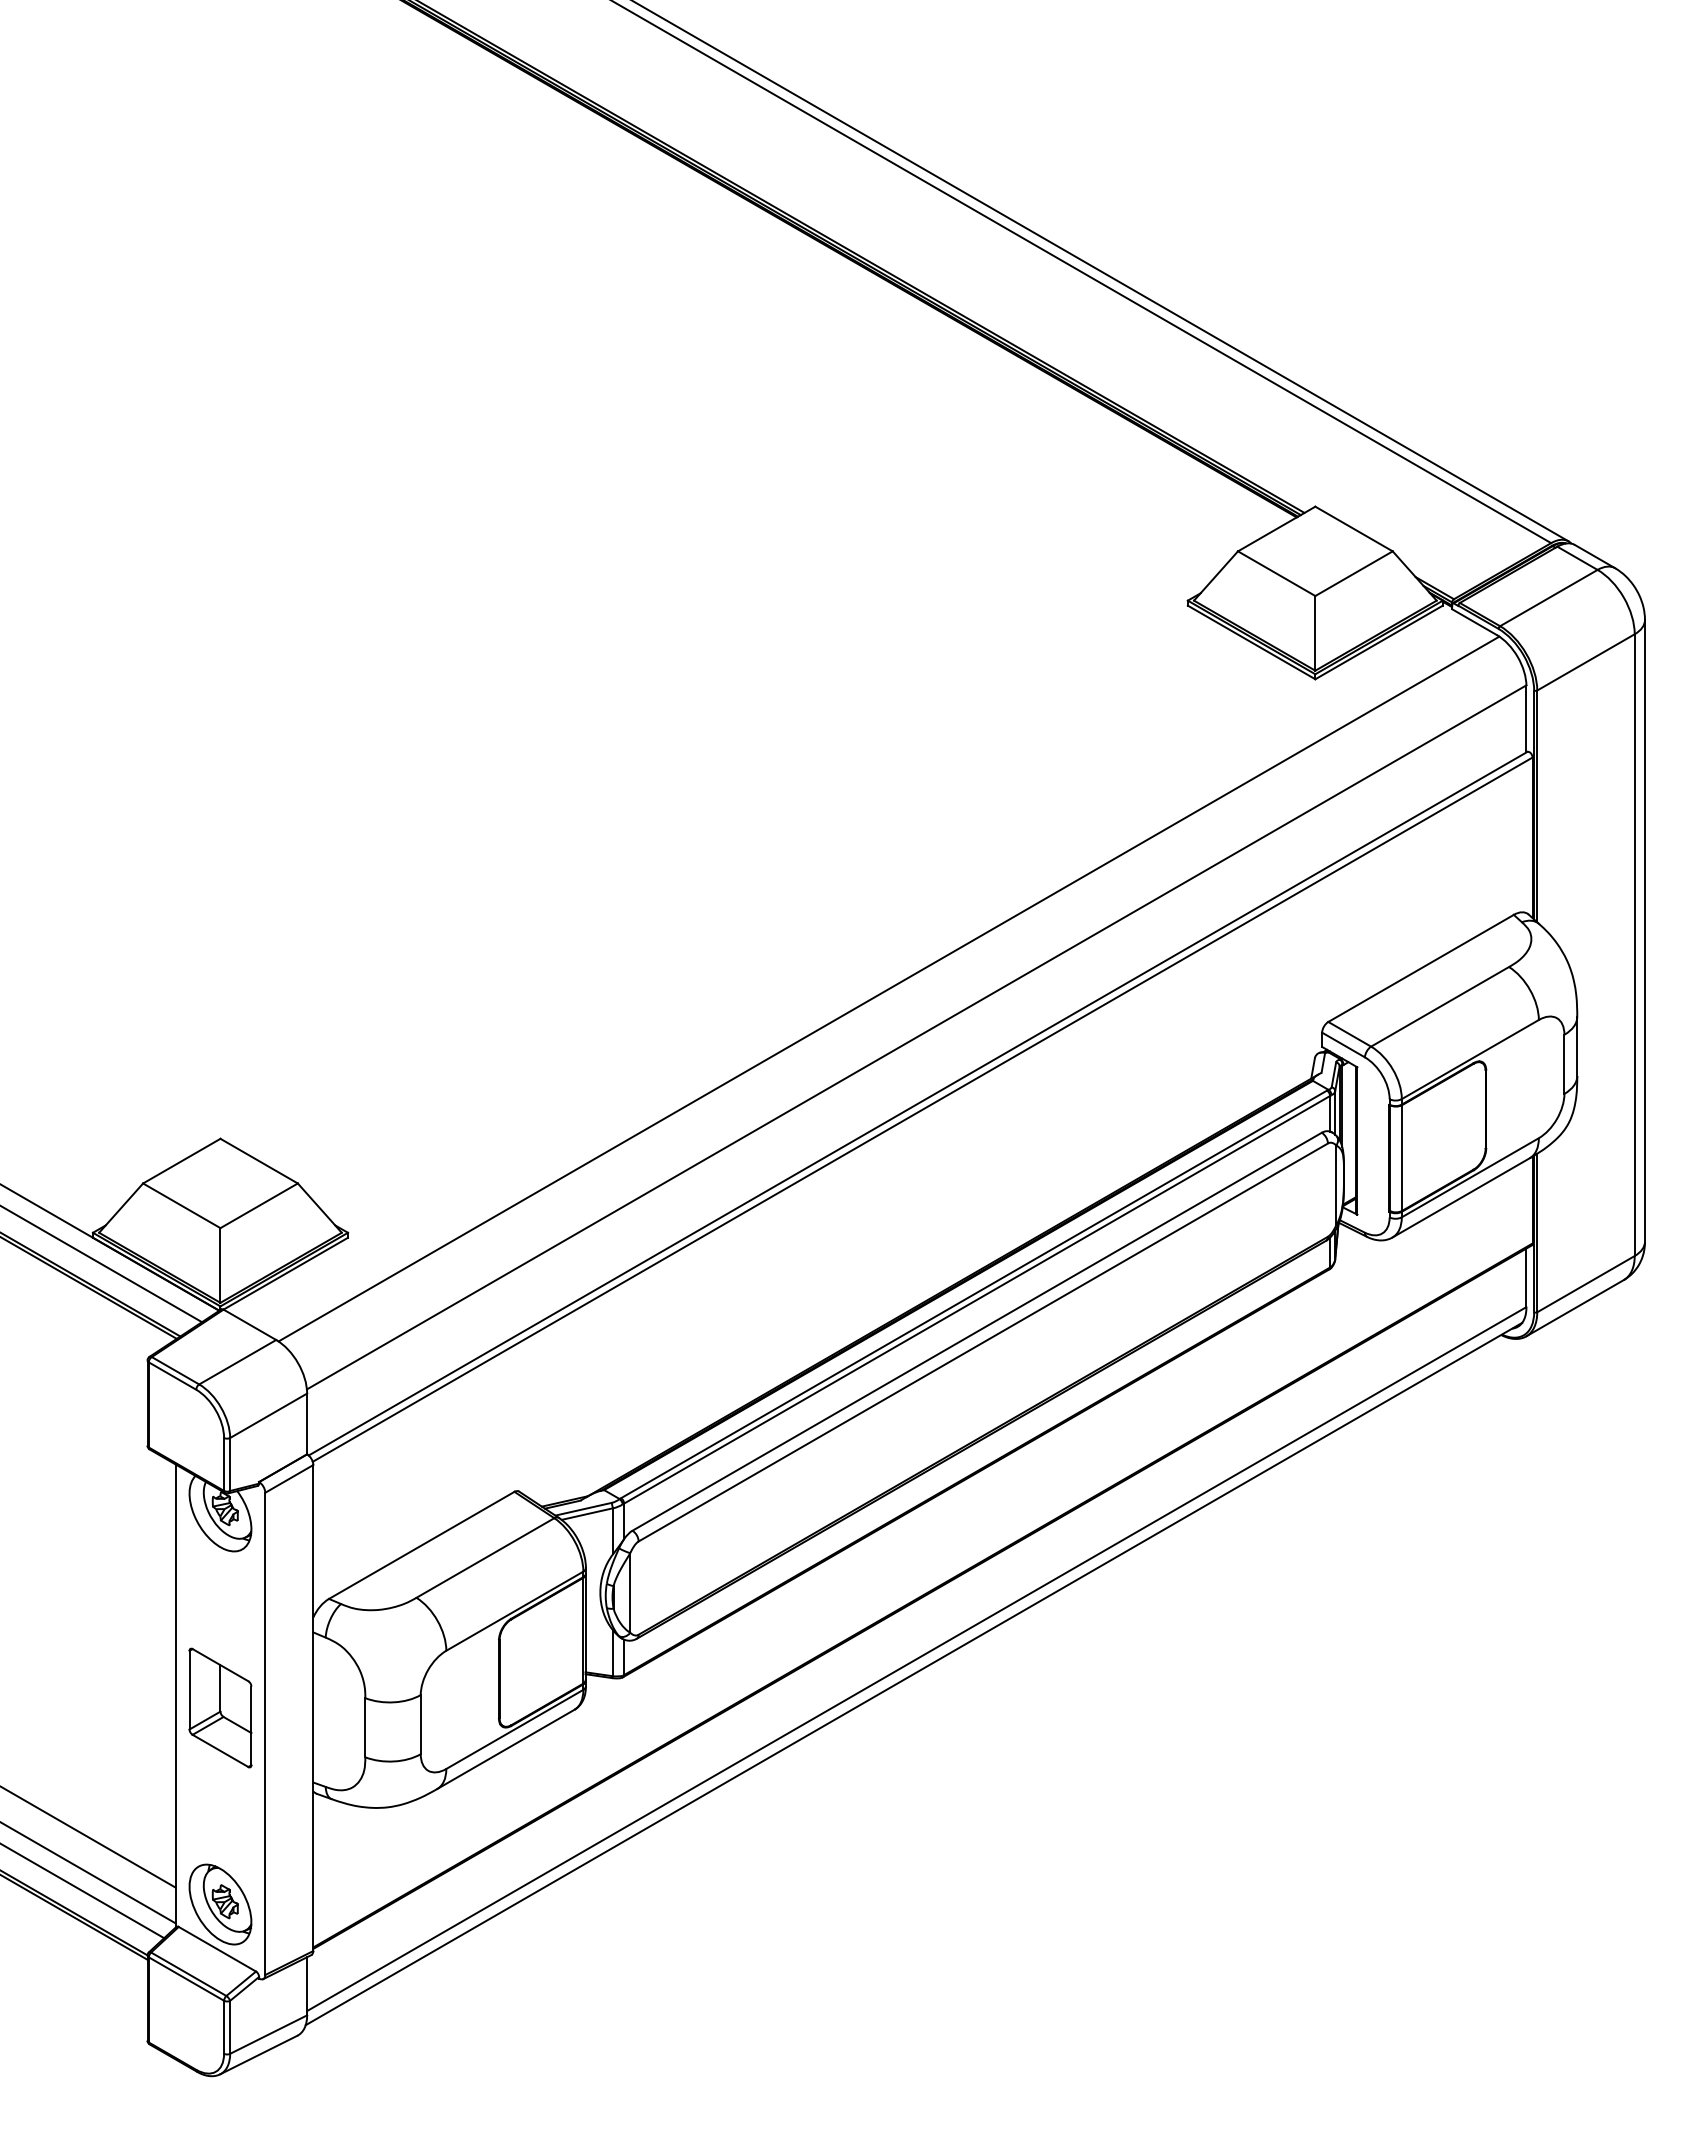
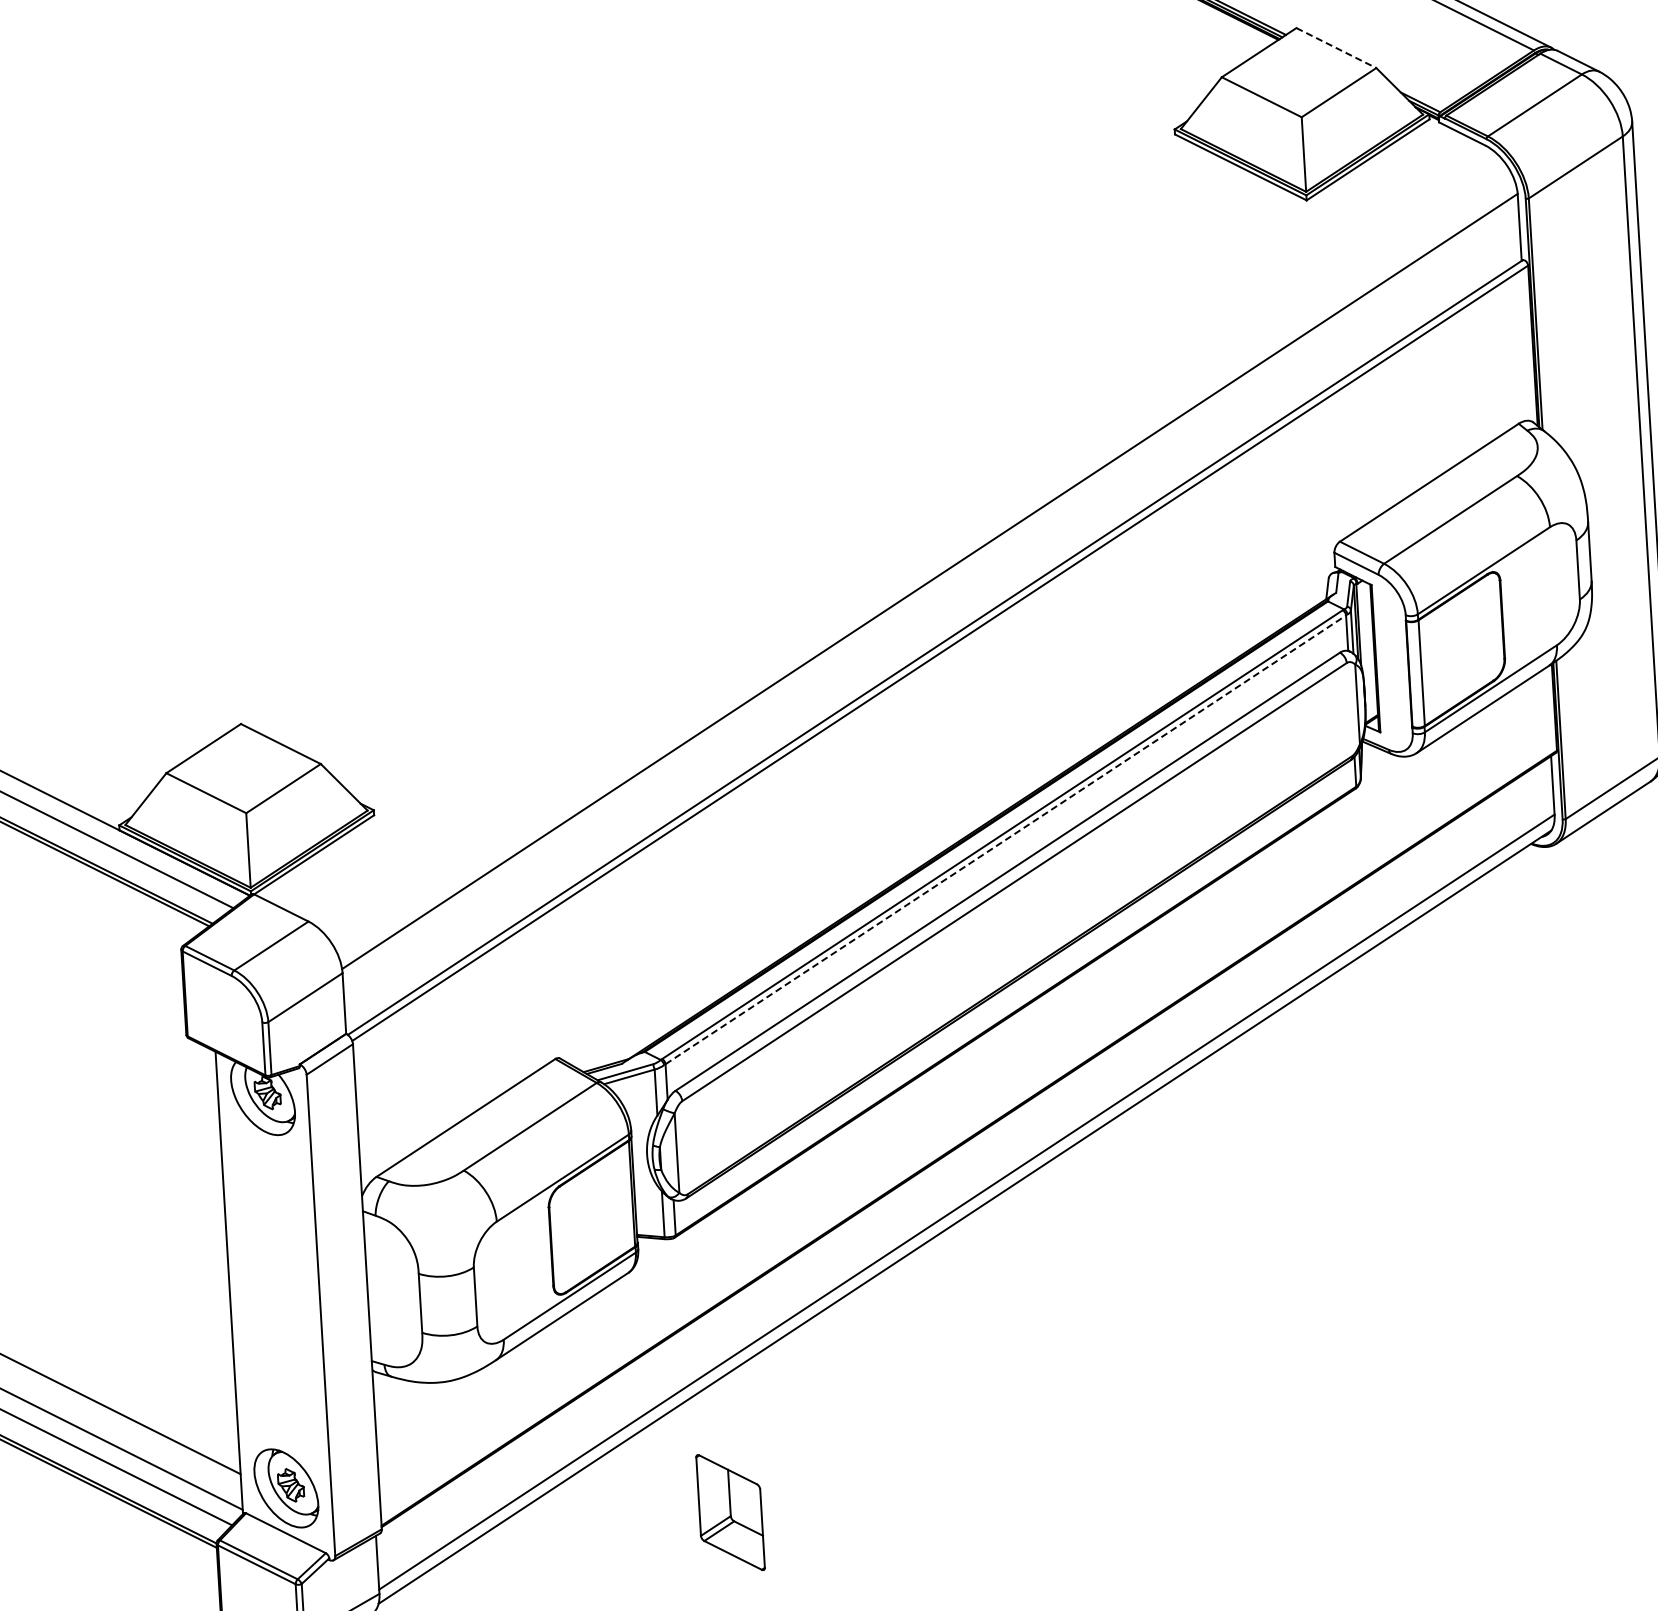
line: (1354, 529) -> (1336, 48), solid -> dashed
line: (888, 988) -> (898, 534), removed
line: (977, 1299) -> (1006, 839), solid -> dashed
part: (220, 1707) -> (730, 1512), moved

